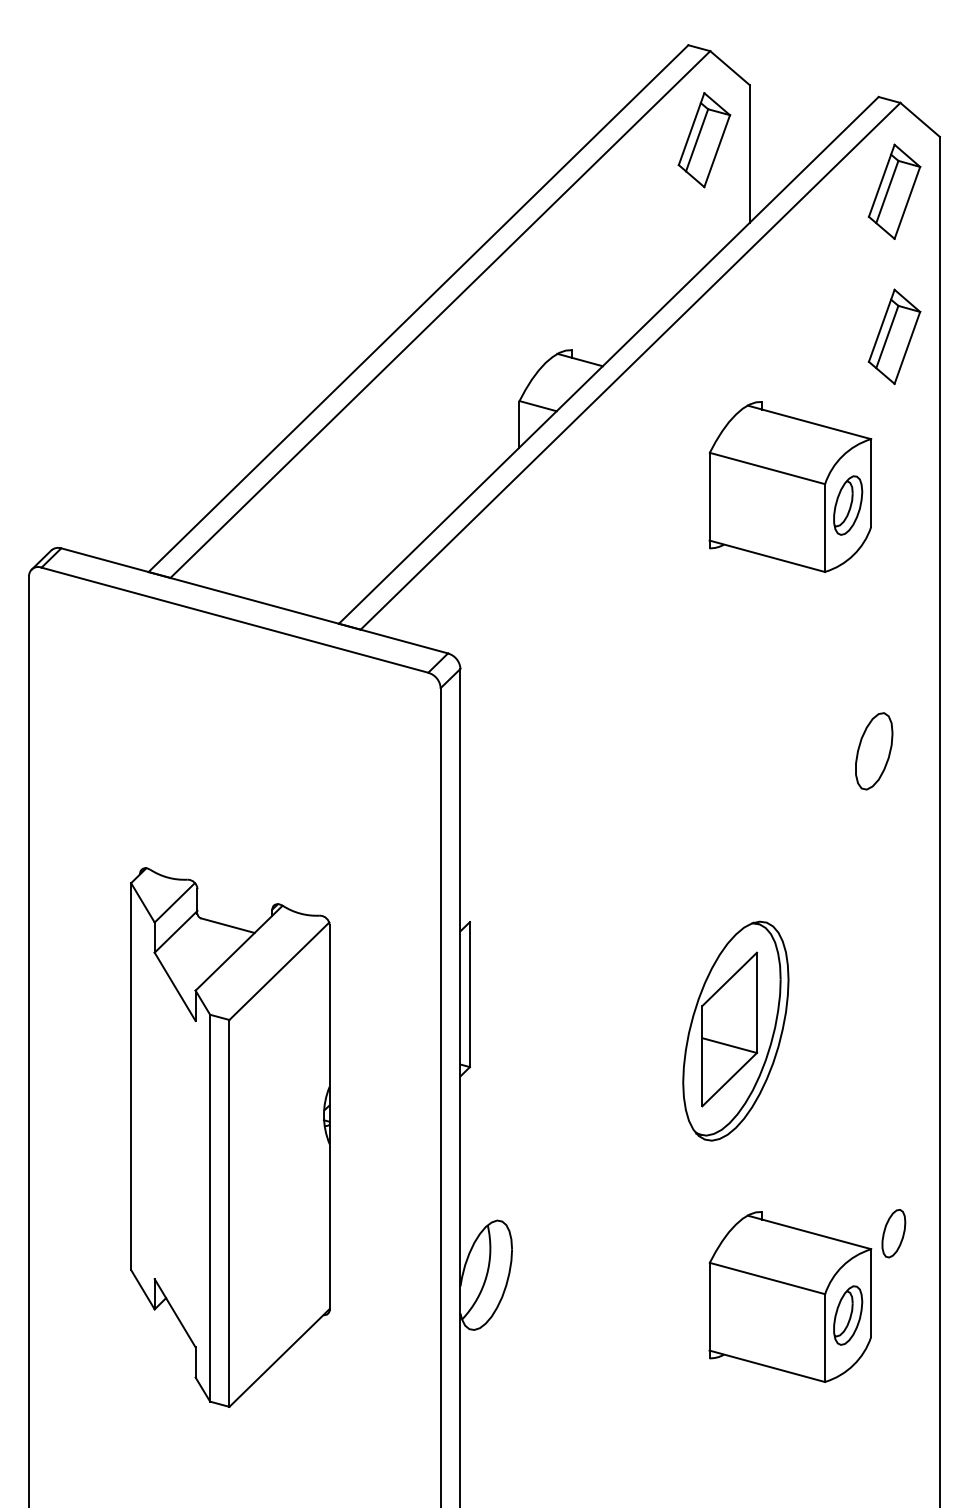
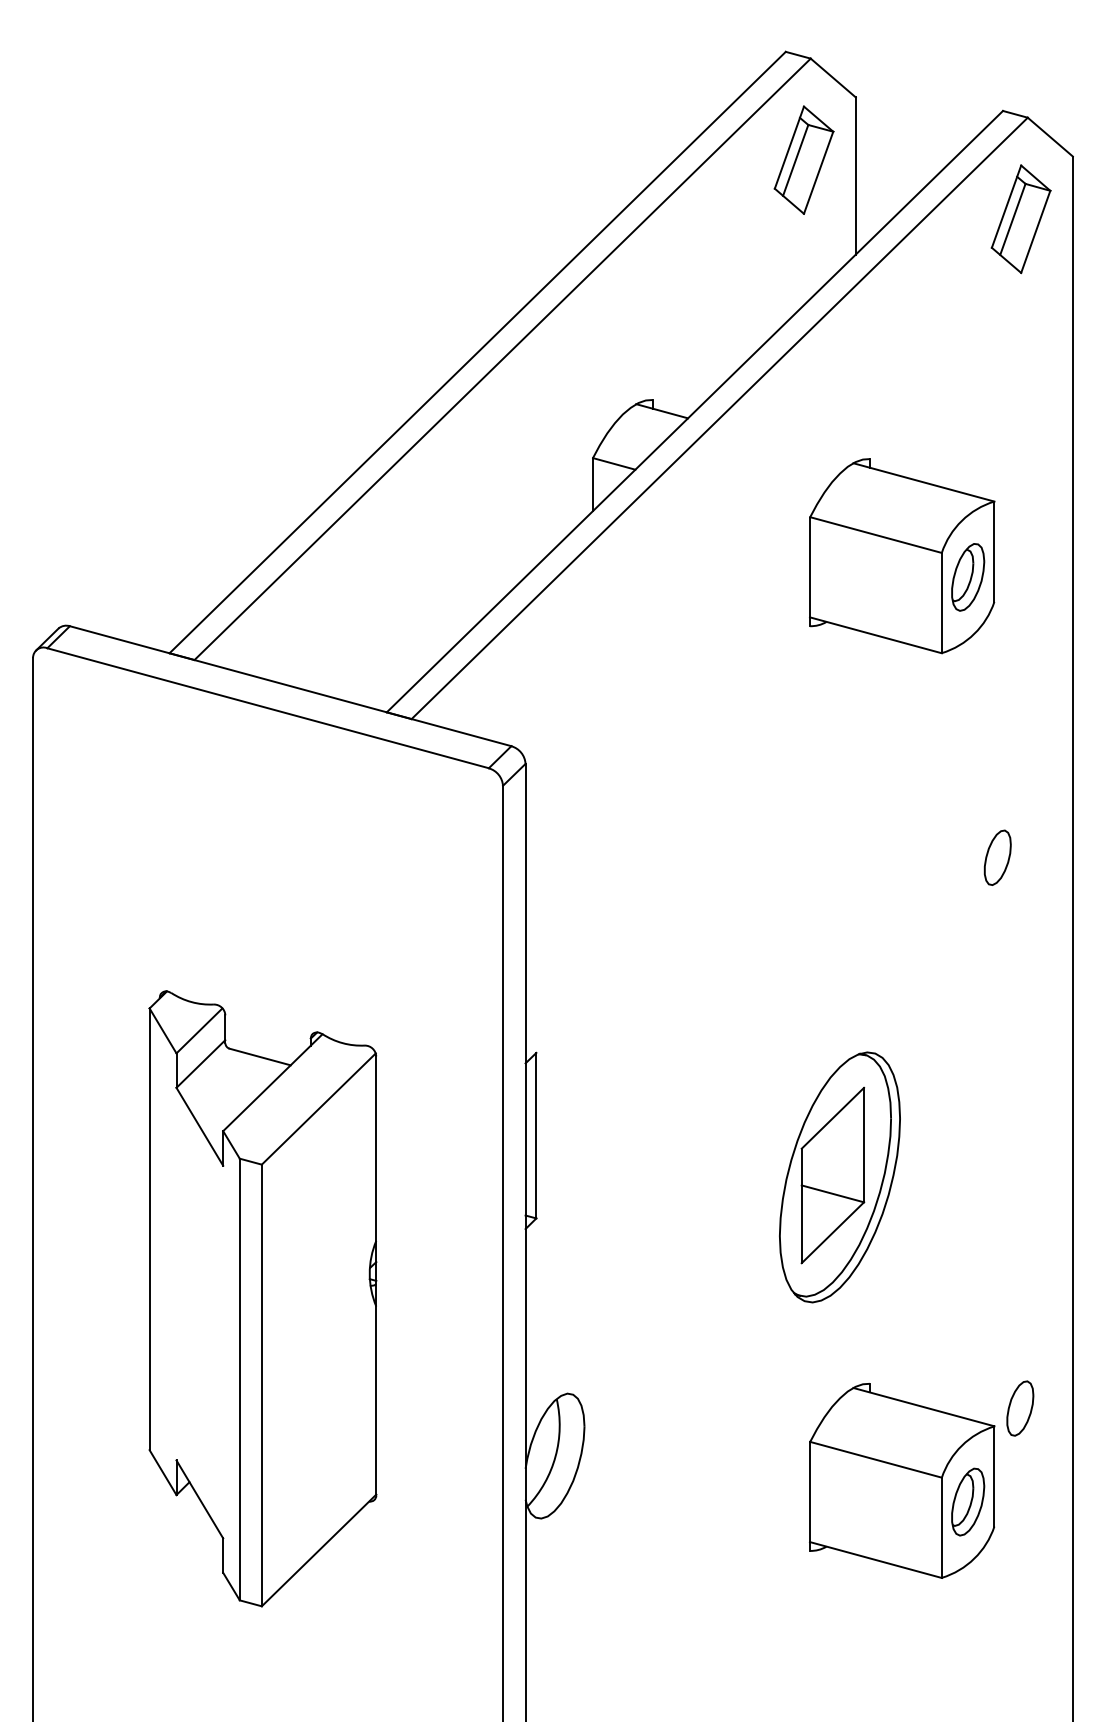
part: (894, 336) -> (1021, 384), removed
part: (873, 750) -> (997, 857), size x0.62

